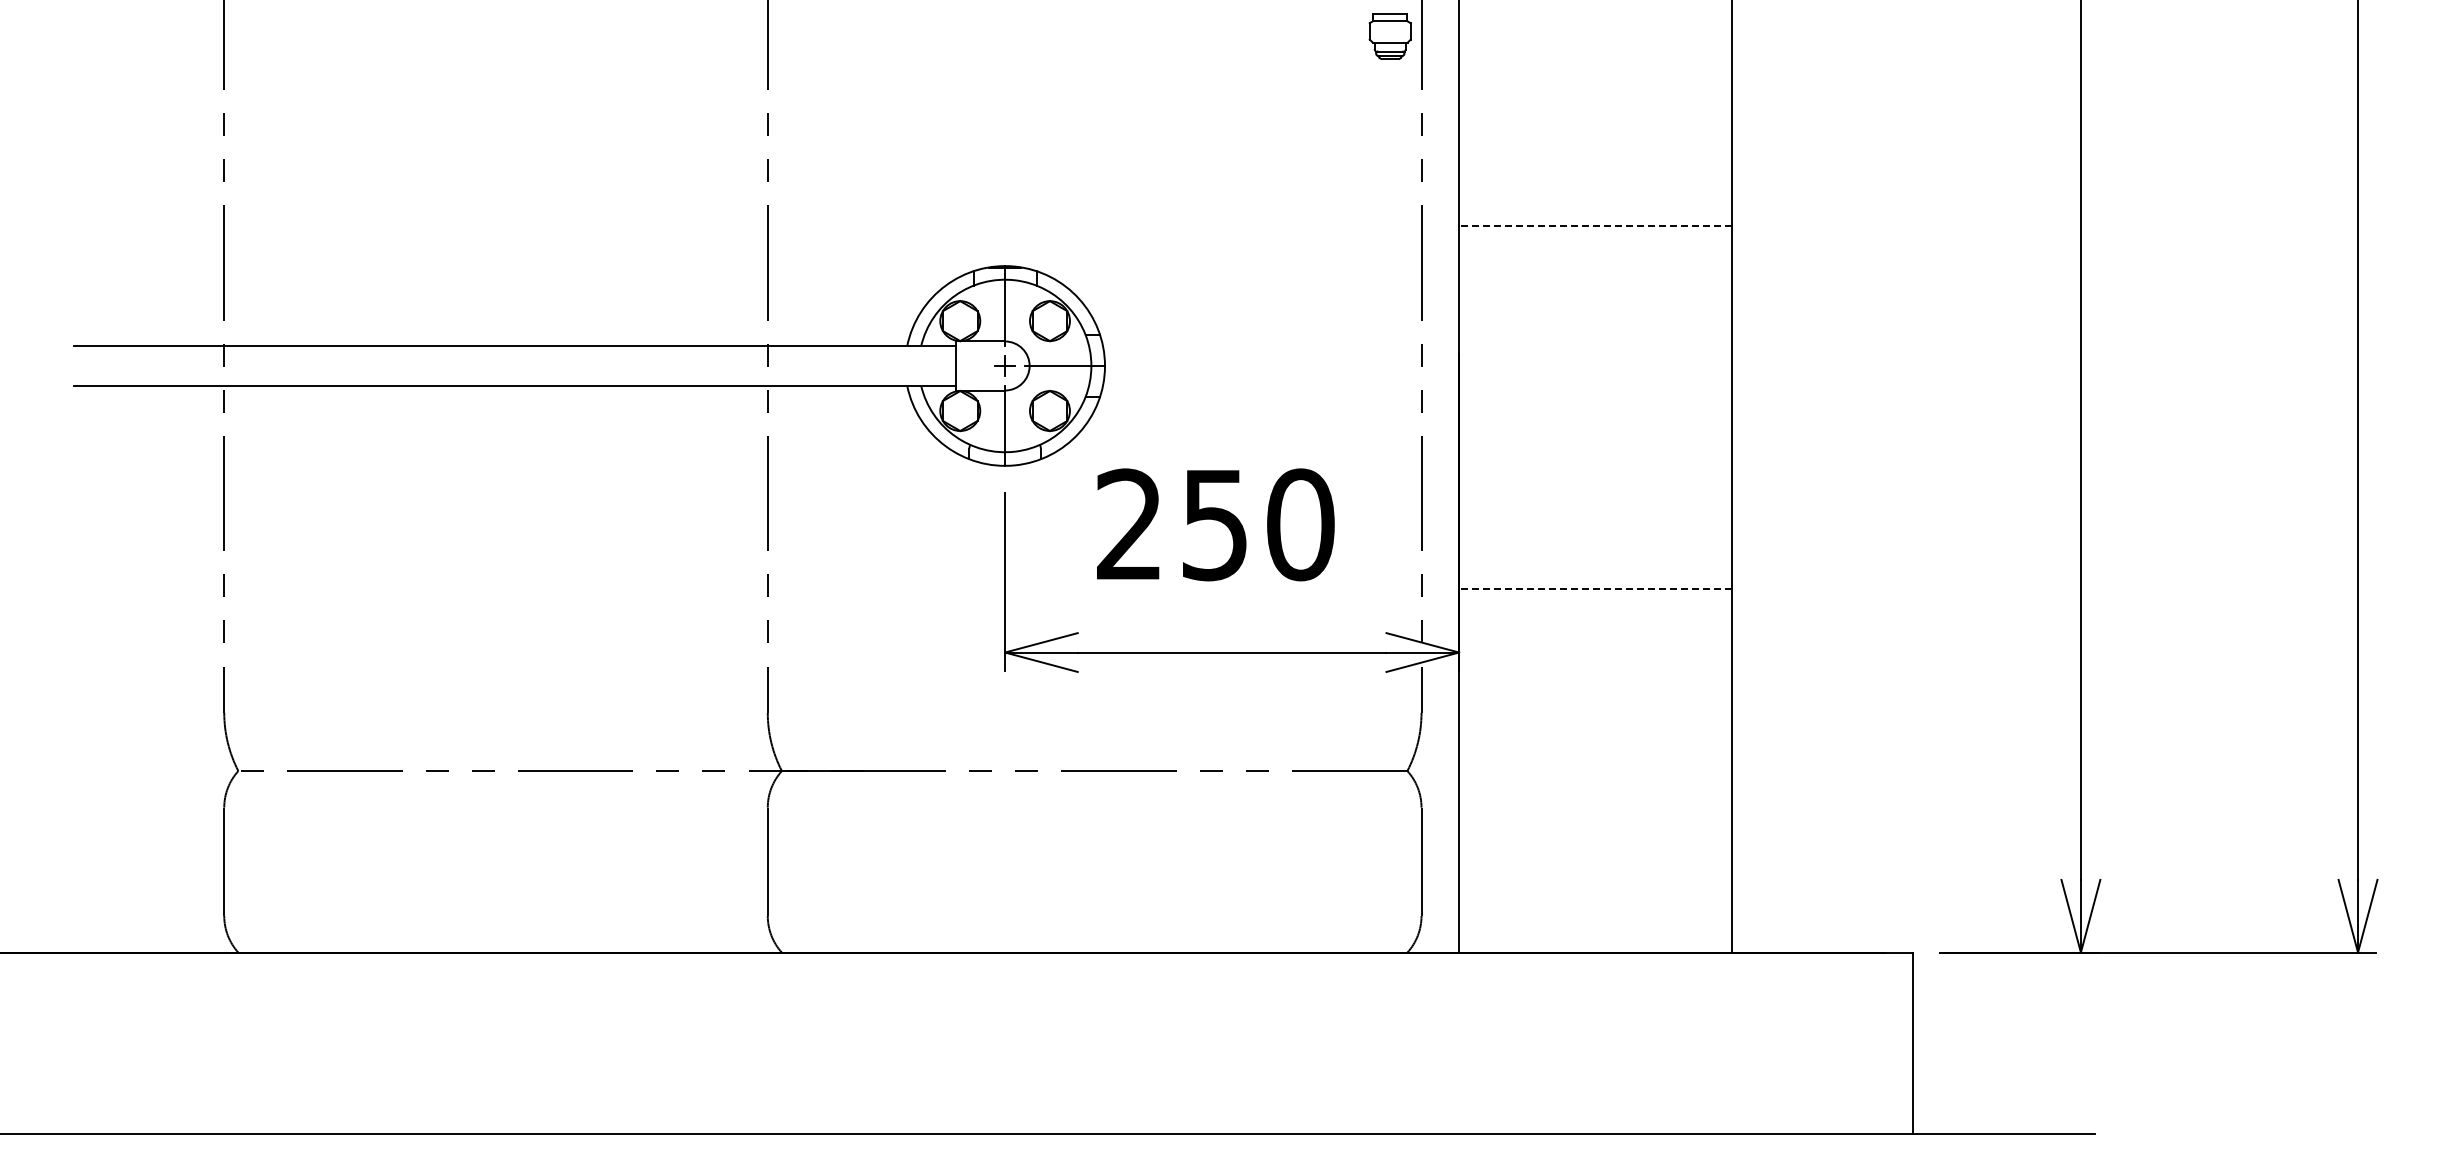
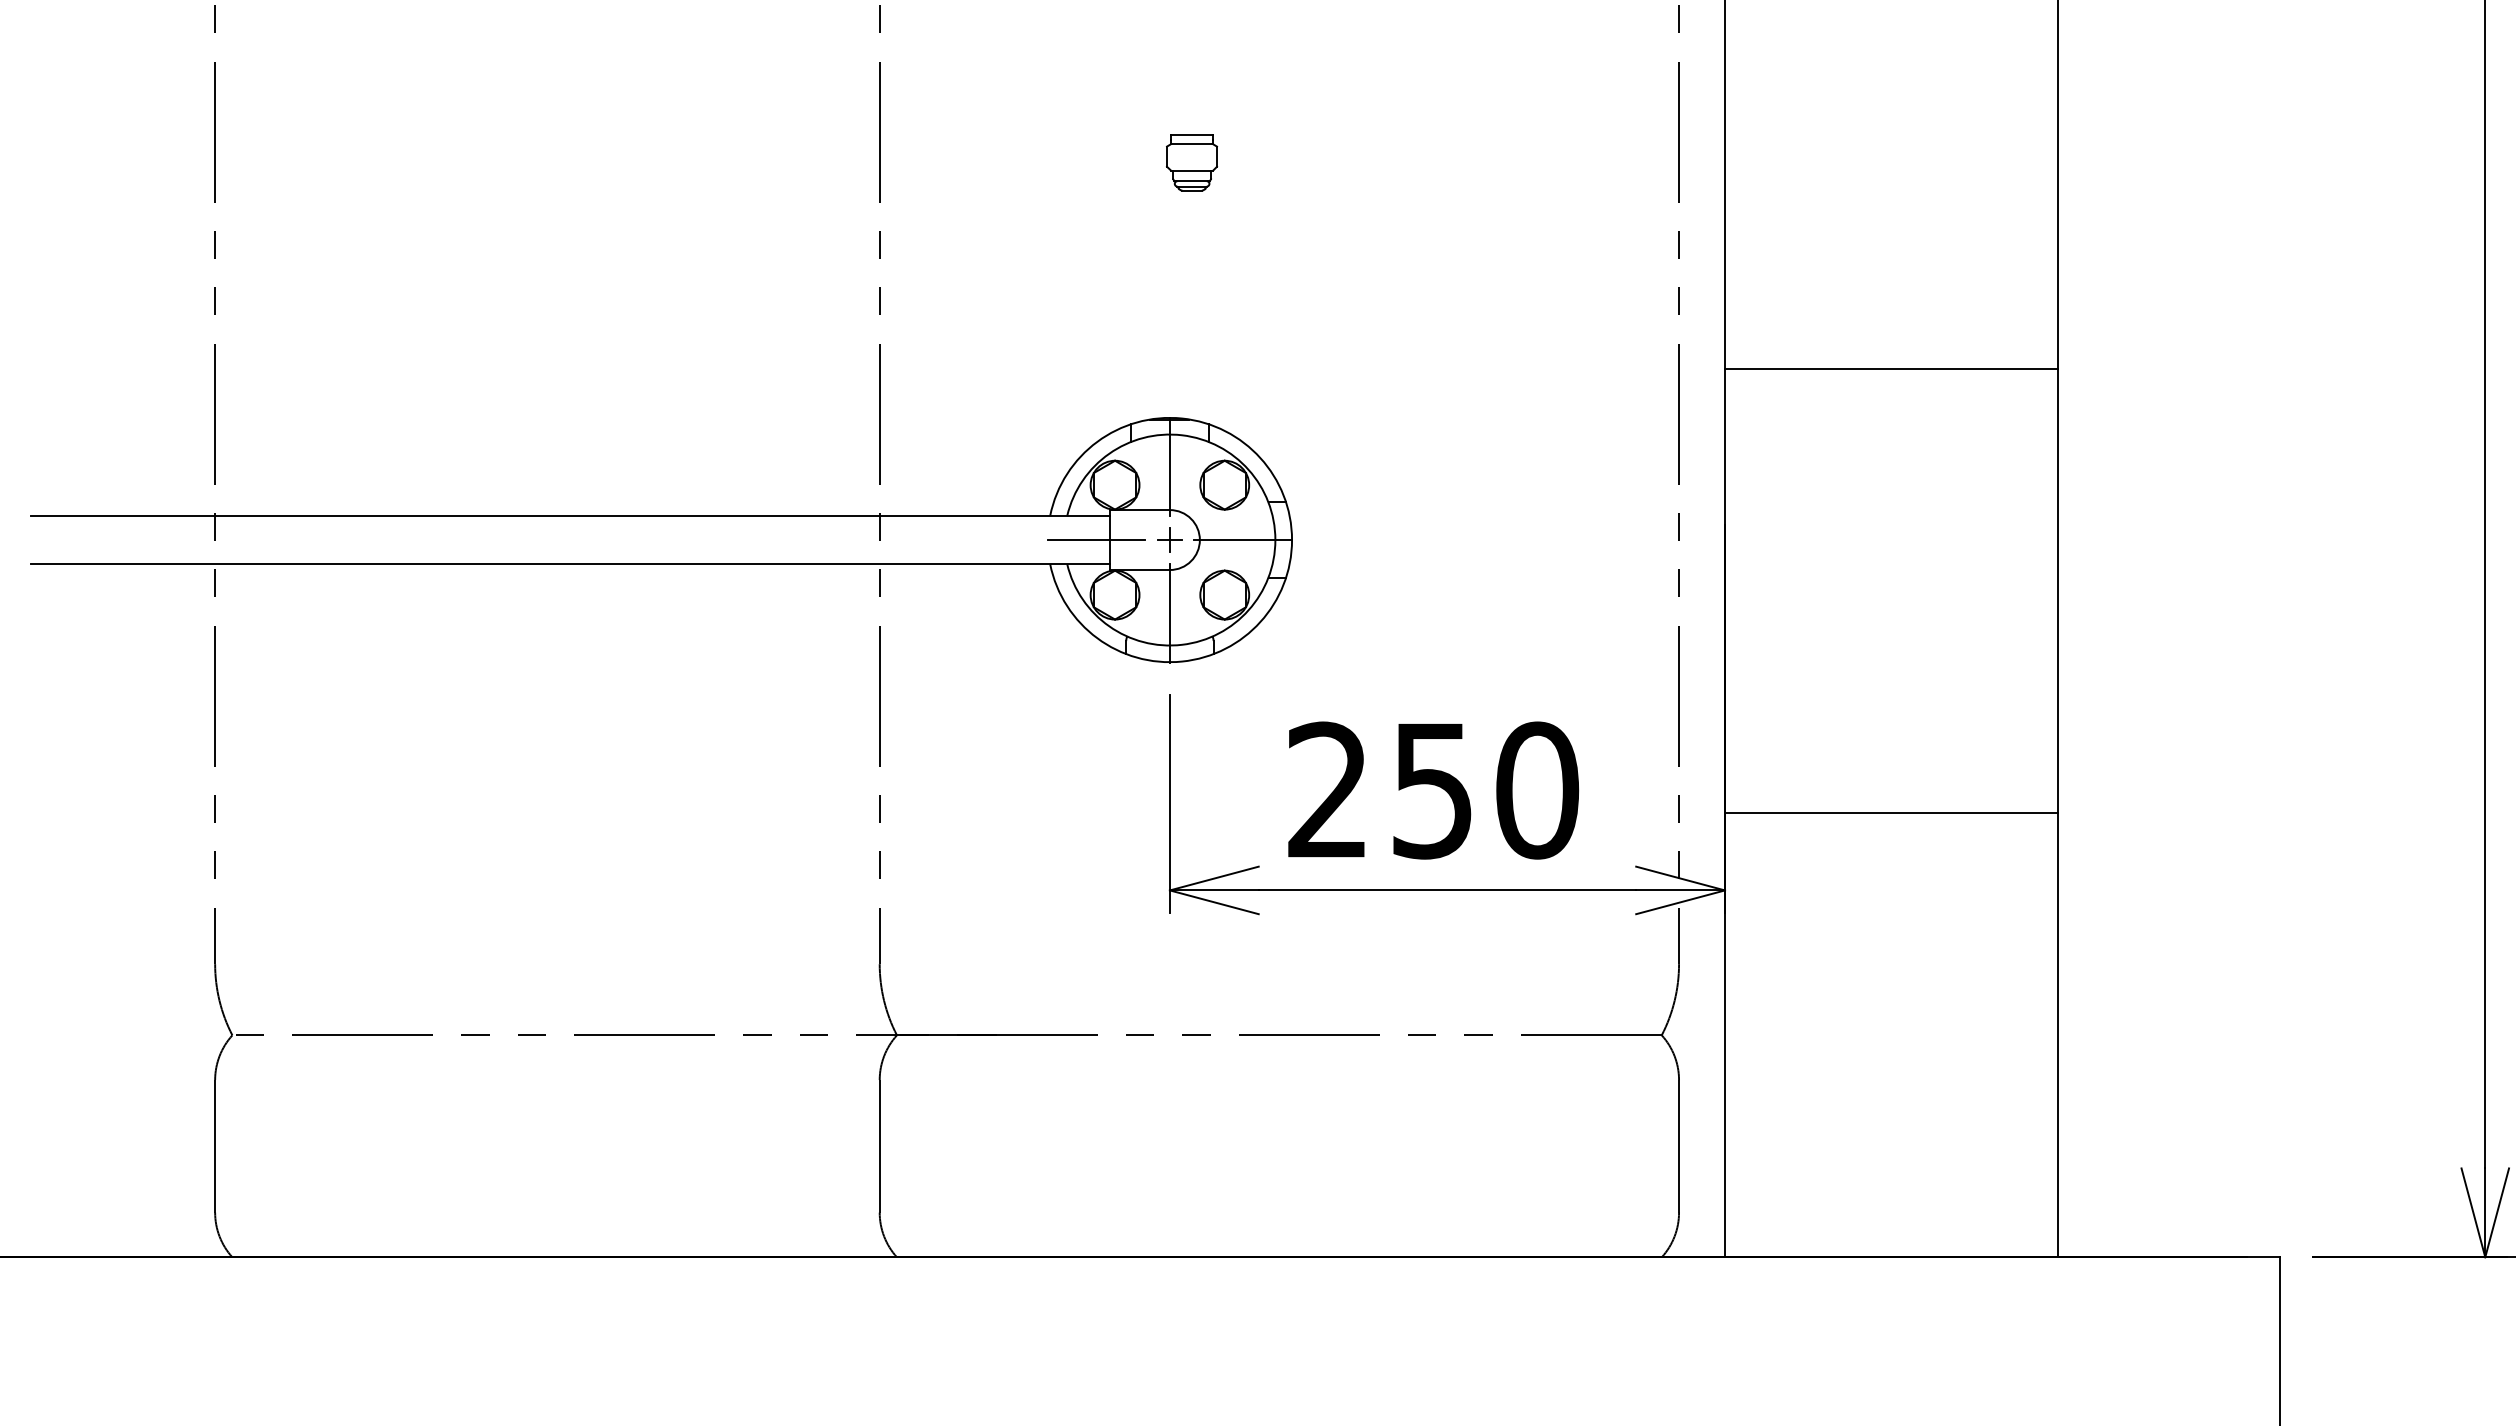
part: (1389, 36) -> (1191, 162), moved
line: (1594, 226) -> (1890, 369), dashed -> solid
line: (945, 365) -> (1097, 539), added
text: (1215, 524) -> (1433, 790), moved
line: (1594, 589) -> (1890, 813), dashed -> solid

